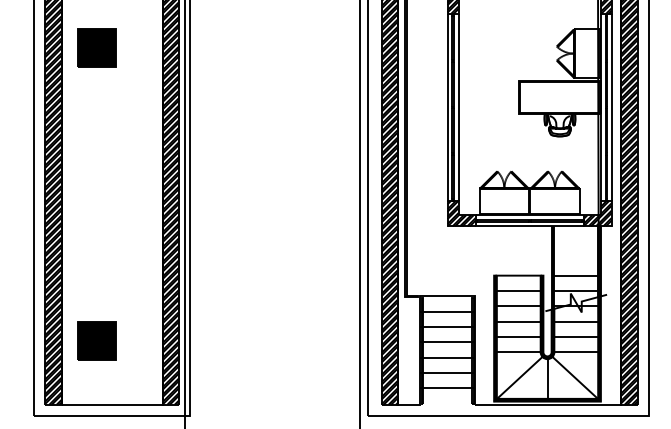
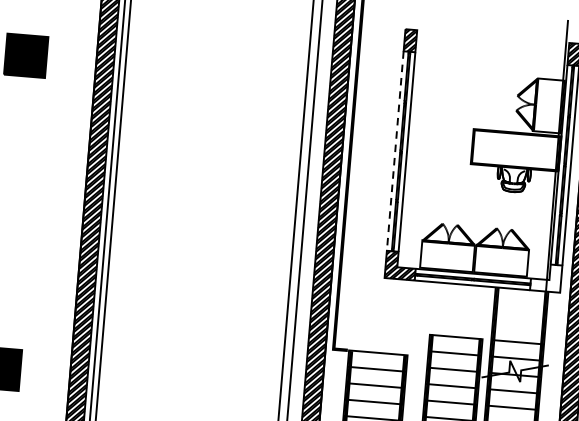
line: (447, 108) -> (395, 152), solid -> dashed
hatch: (597, 213) -> (545, 277), removed

